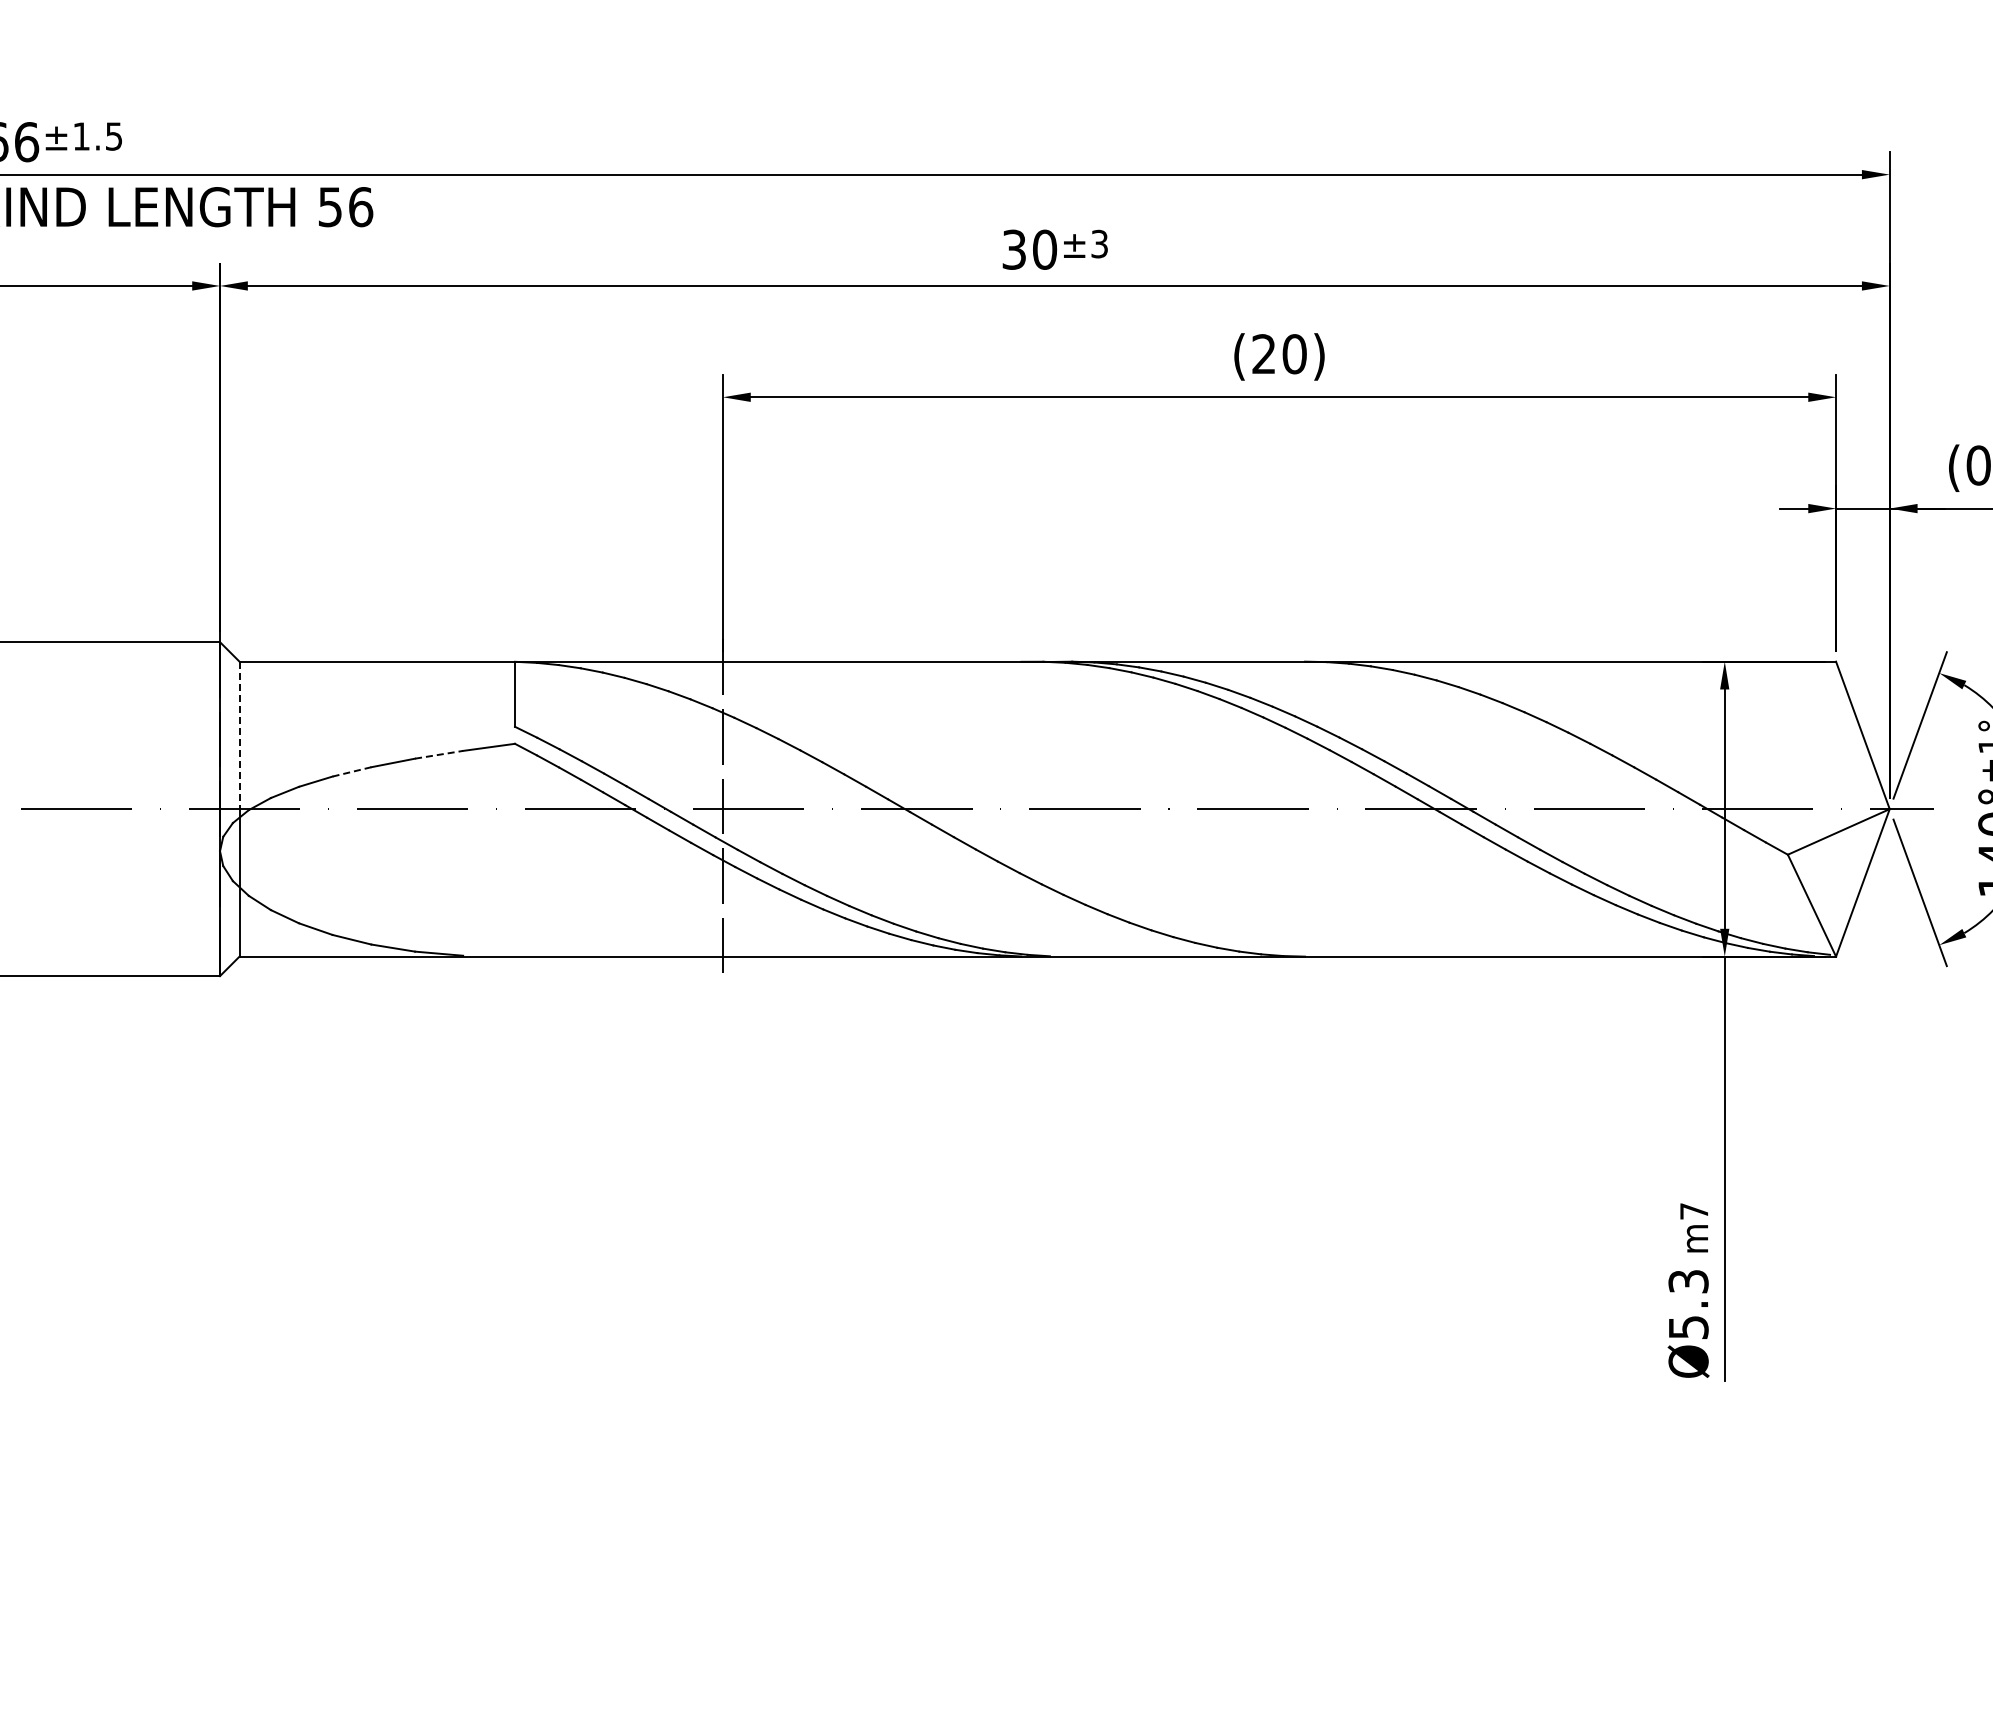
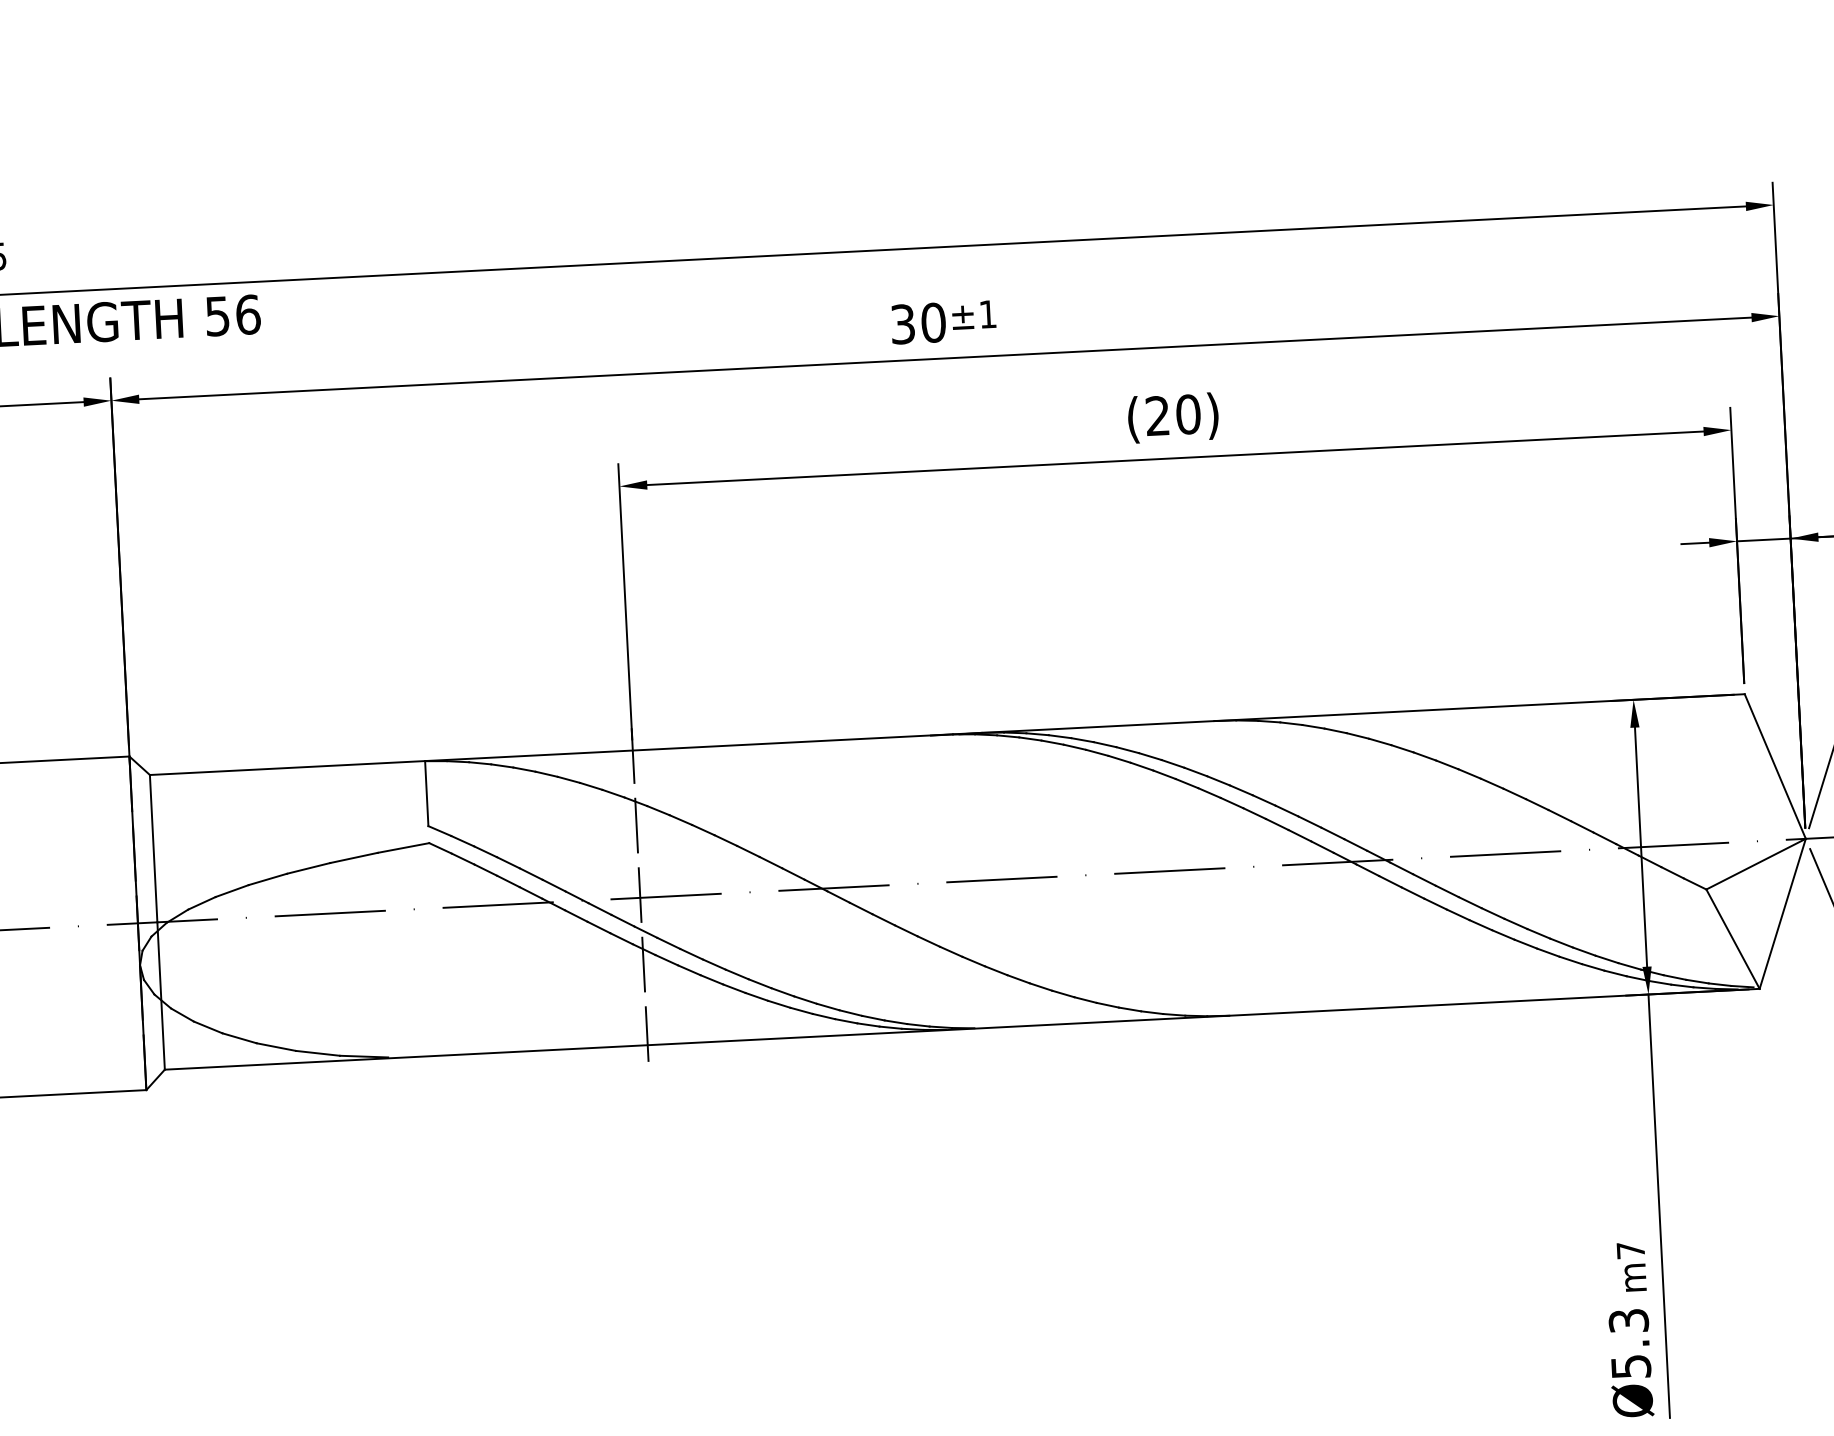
text: (1099, 243) -> (987, 313), ±3 -> ±1
line: (239, 735) -> (153, 848), dashed -> solid
line: (439, 754) -> (354, 857), dashed -> solid
line: (352, 771) -> (268, 879), dashed -> solid

